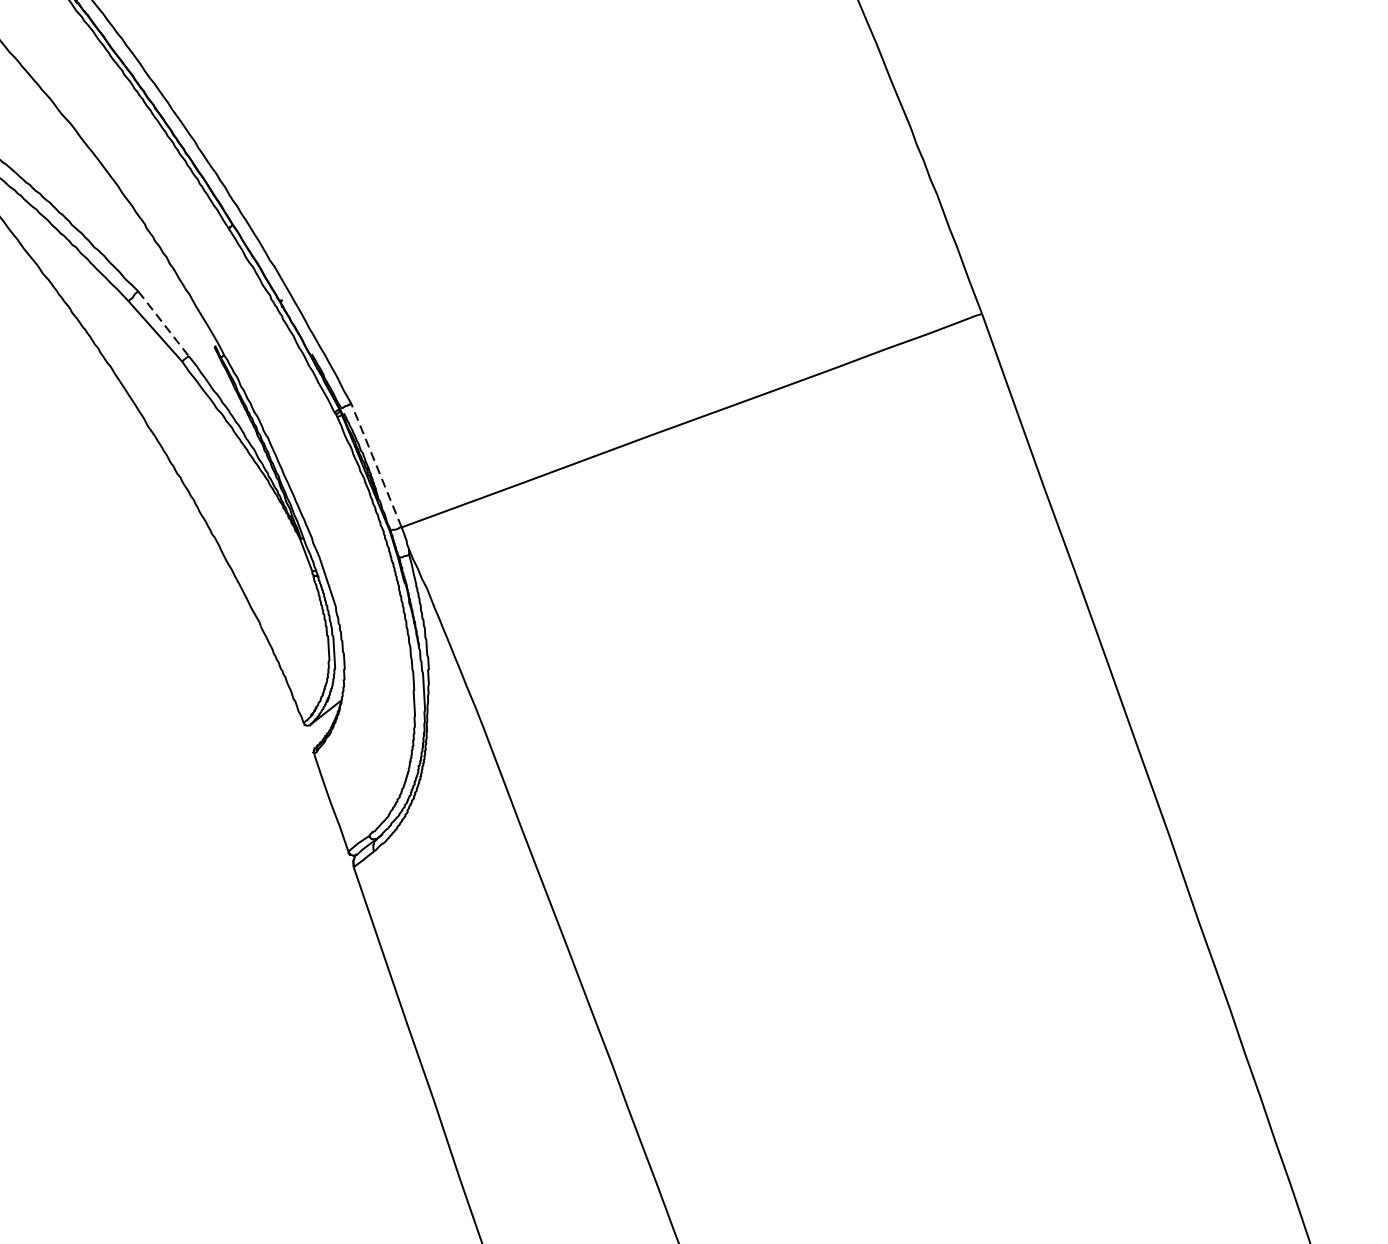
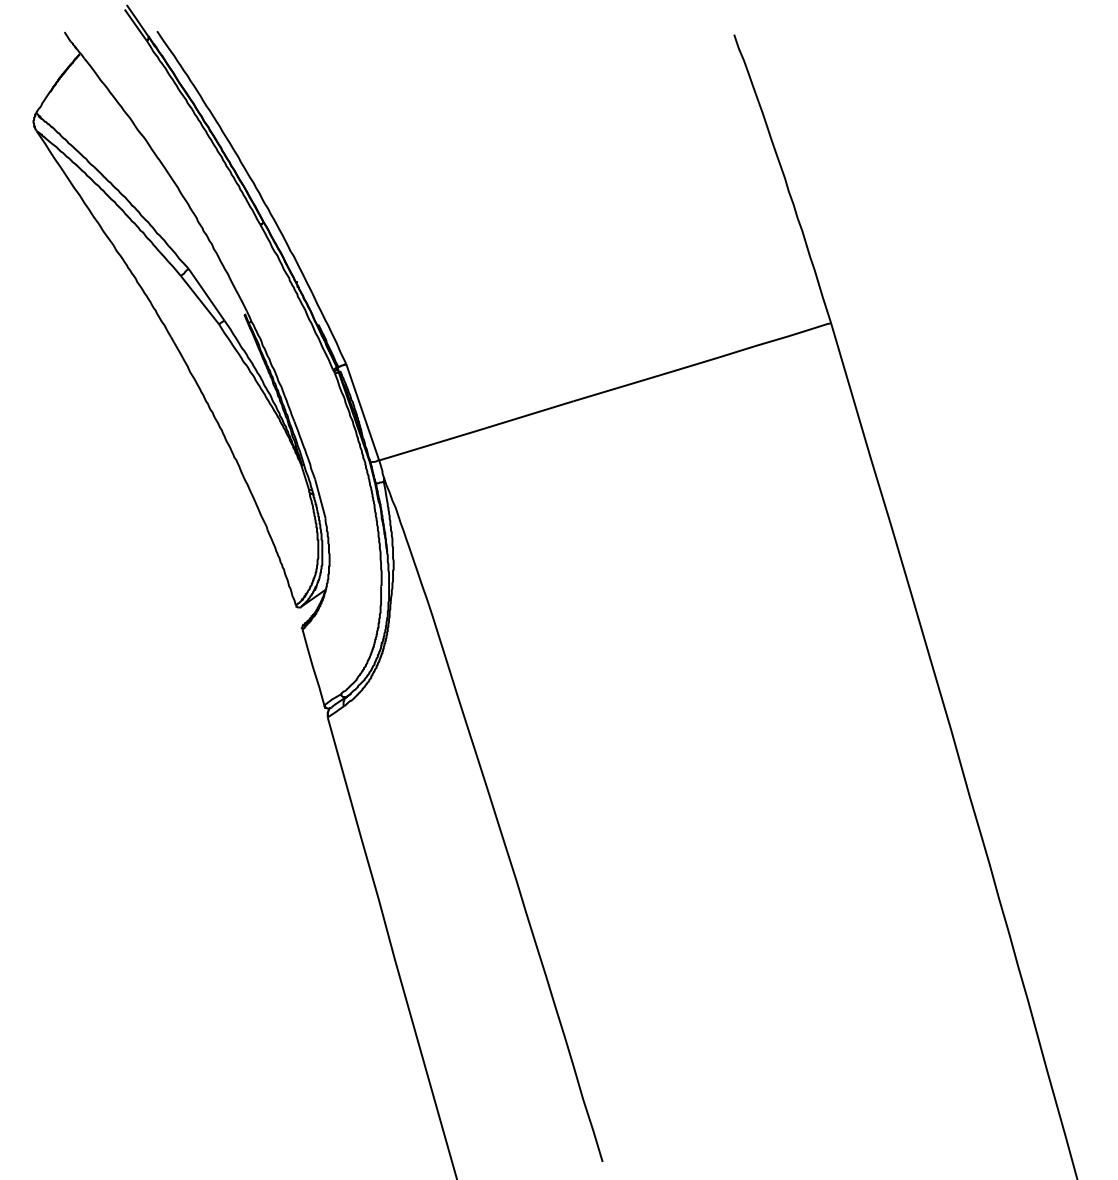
line: (163, 324) -> (206, 295), dashed -> solid
line: (376, 464) -> (362, 411), dashed -> solid

